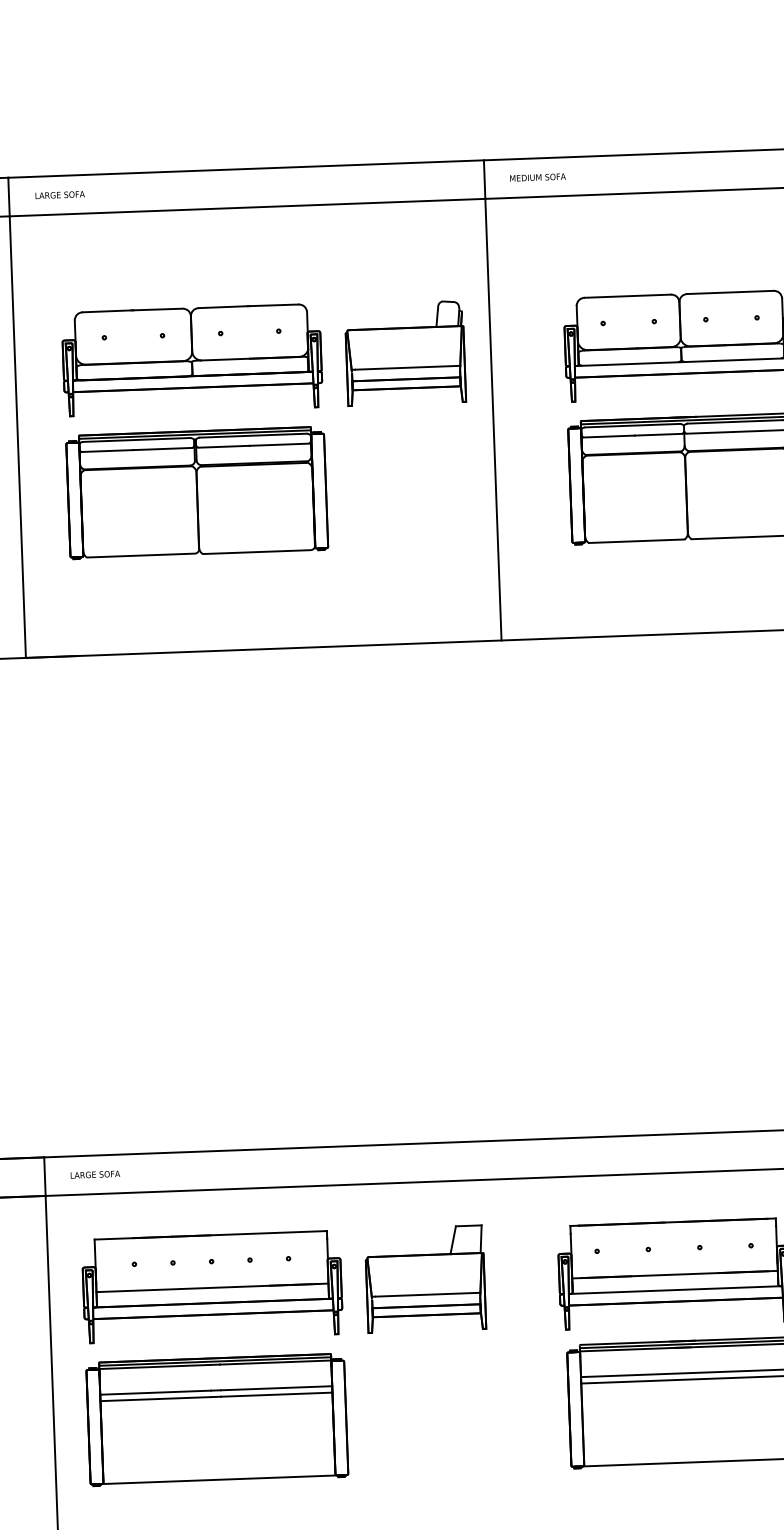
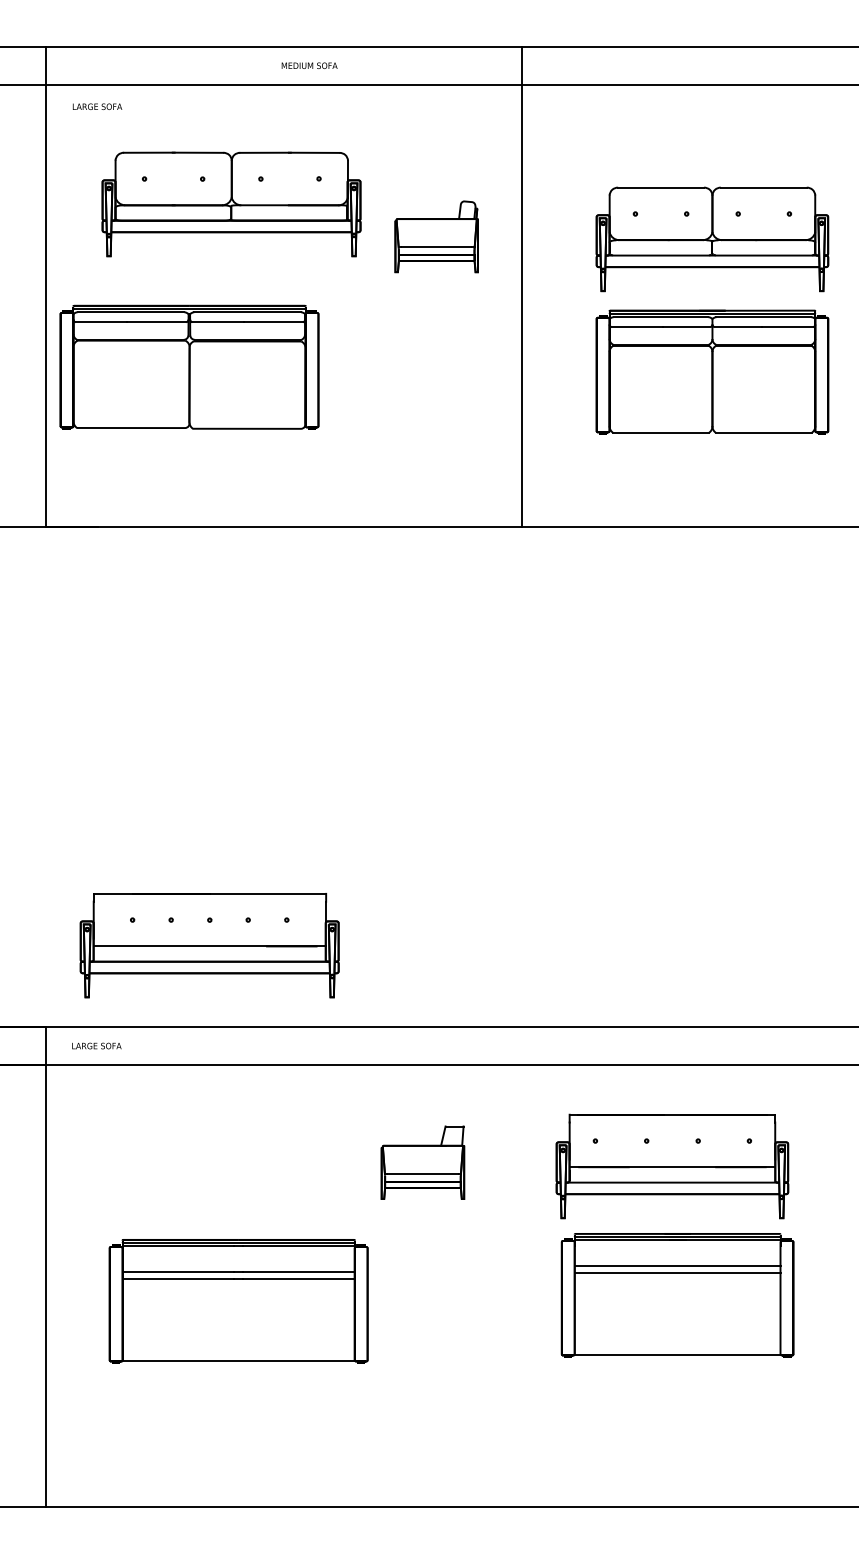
text: (537, 177) -> (309, 65), moved
text: (60, 194) -> (97, 106), moved
part: (405, 353) -> (436, 236), size x0.7
part: (192, 360) -> (231, 204), moved
part: (197, 491) -> (189, 366), moved
part: (425, 1279) -> (422, 1162), size x0.7
part: (212, 1286) -> (209, 945), moved
part: (217, 1419) -> (238, 1301), moved

